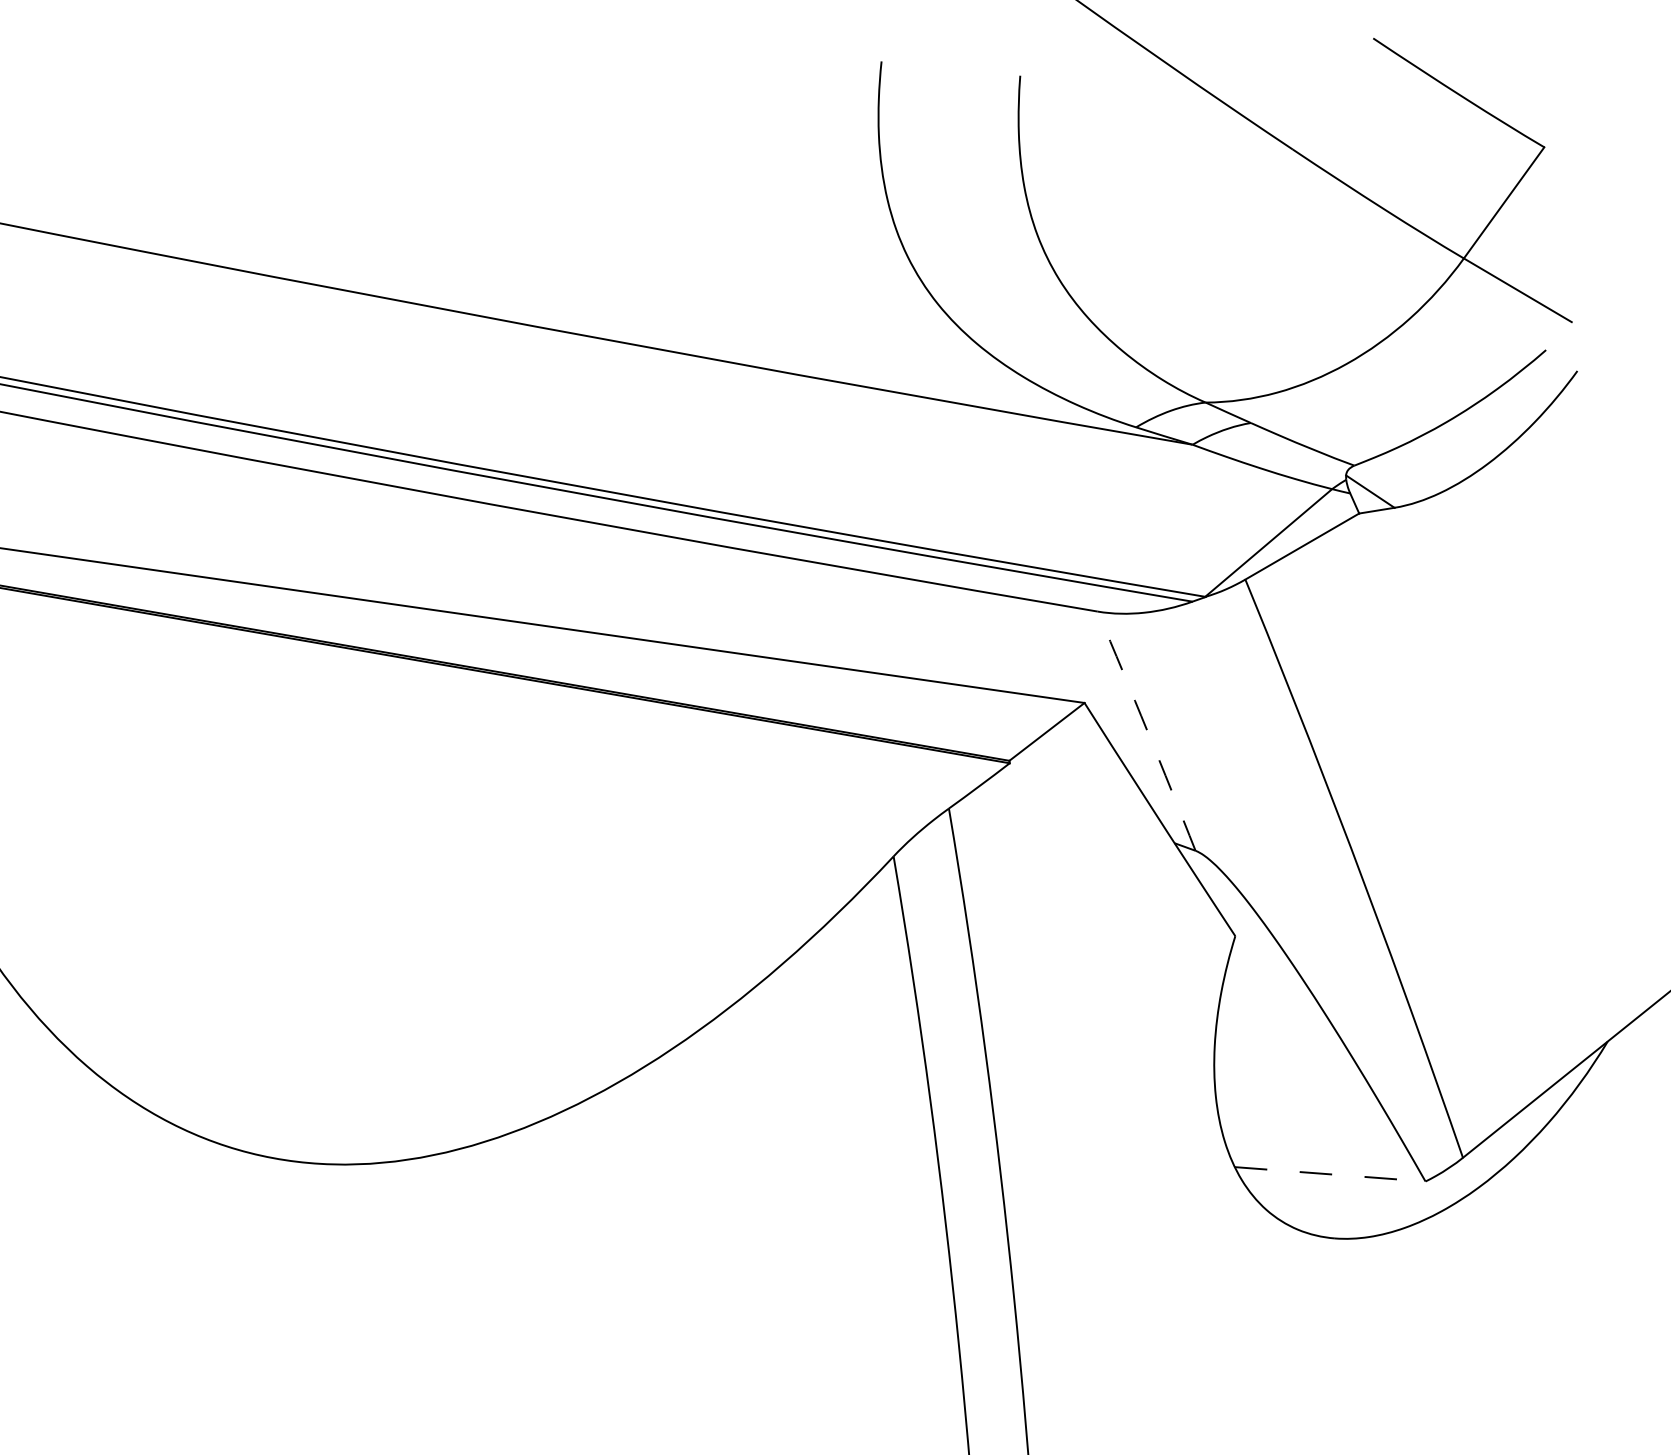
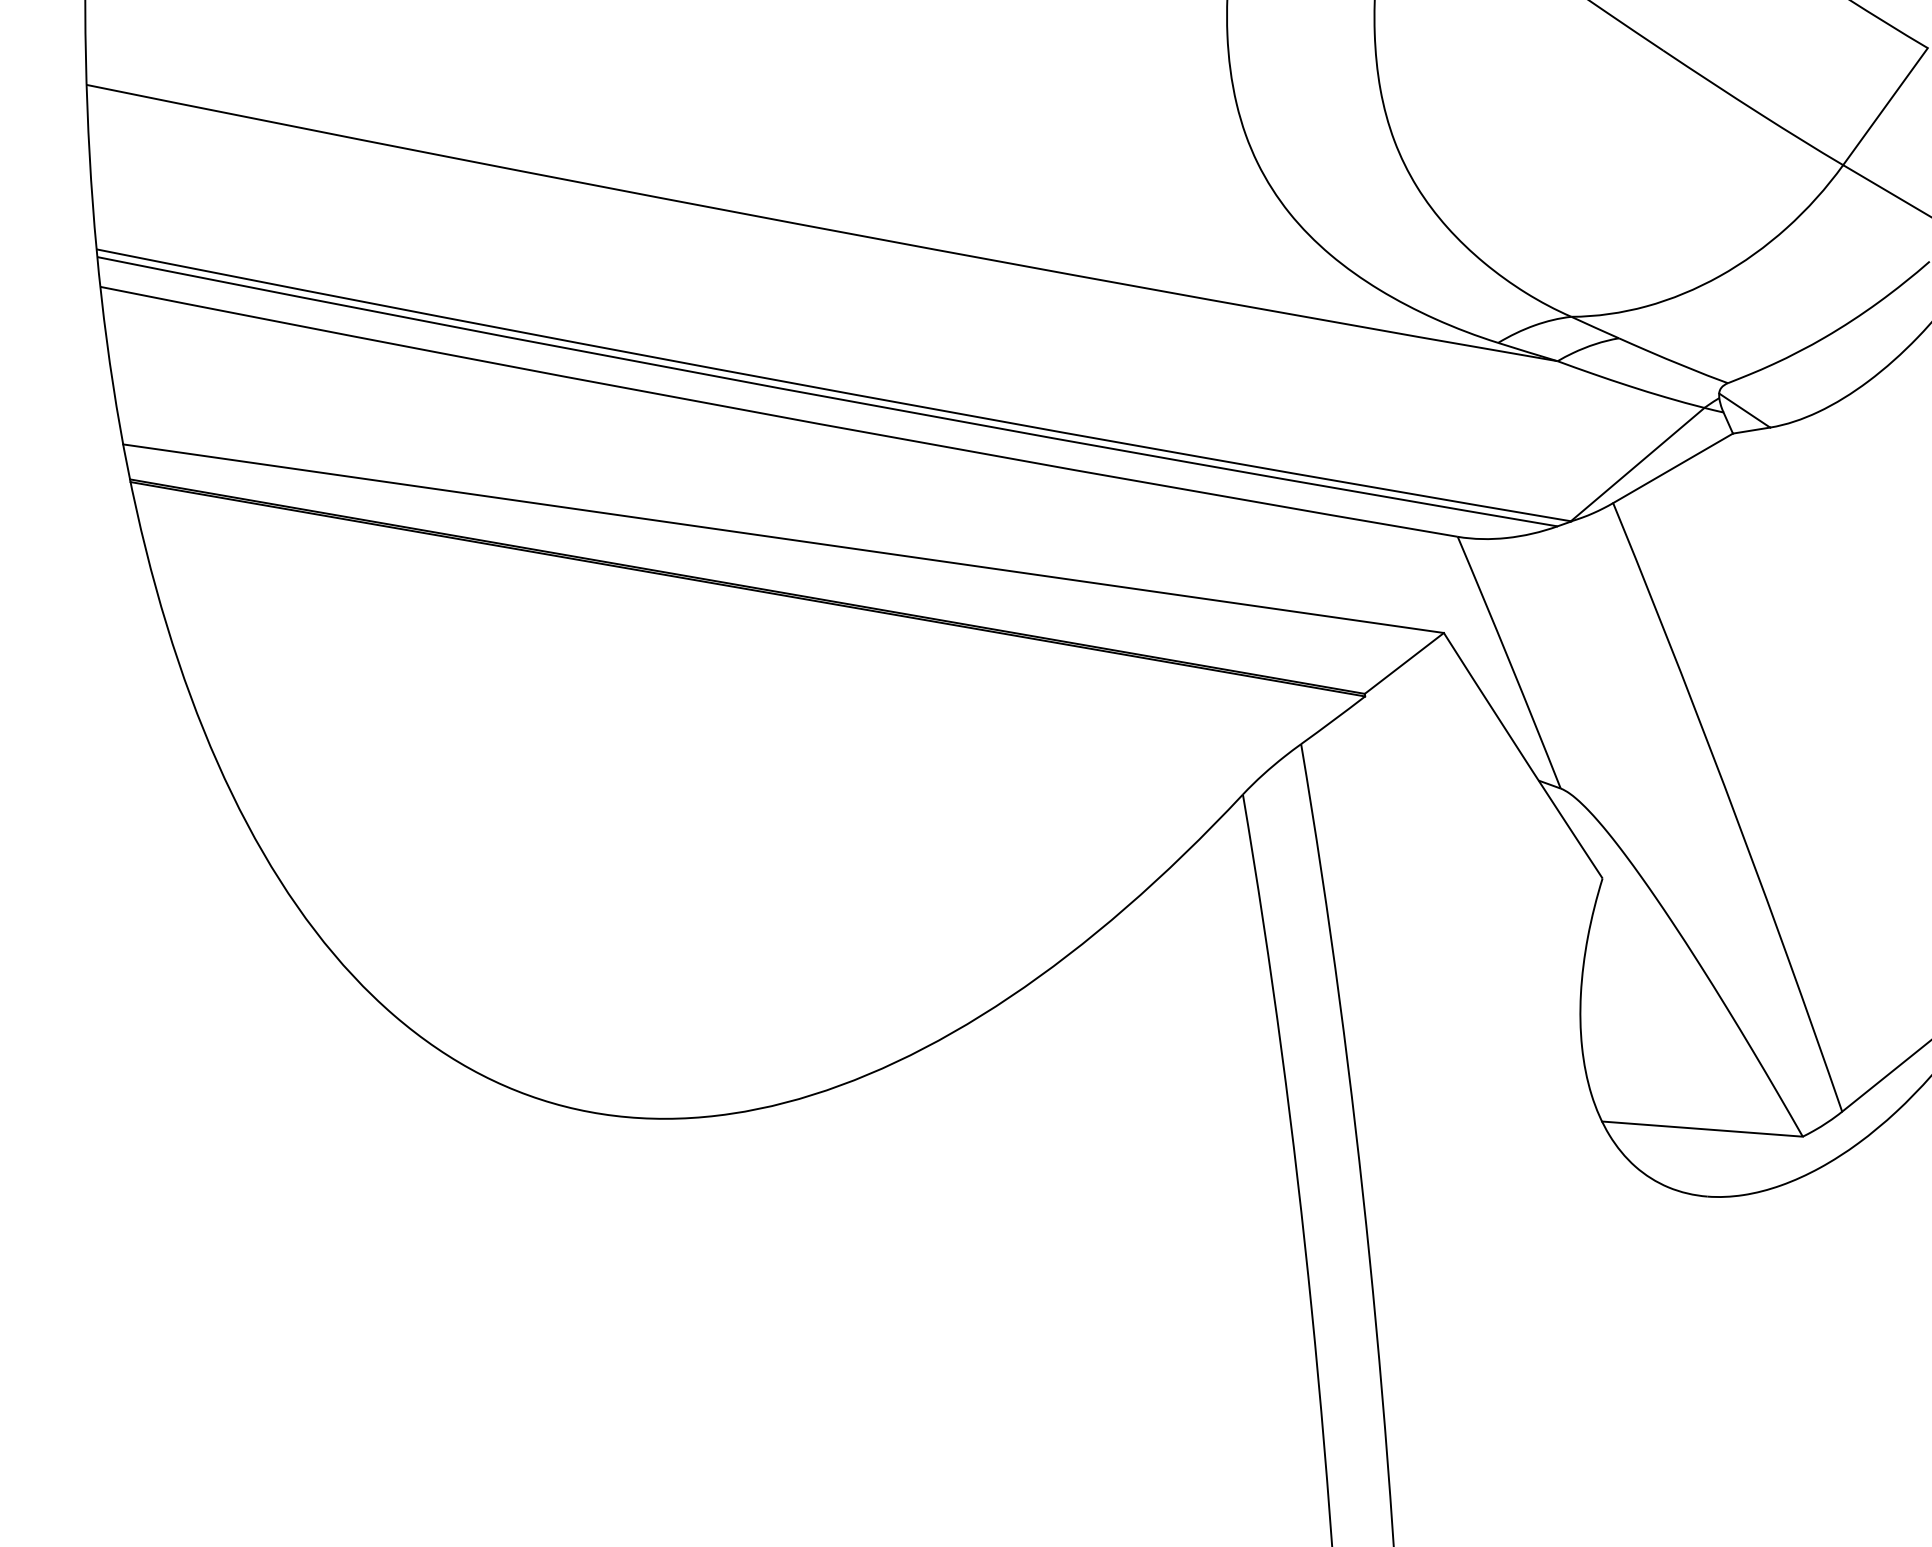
arc: (1147, 731) -> (1510, 662), dashed -> solid
line: (1330, 1174) -> (1702, 1129), dashed -> solid

